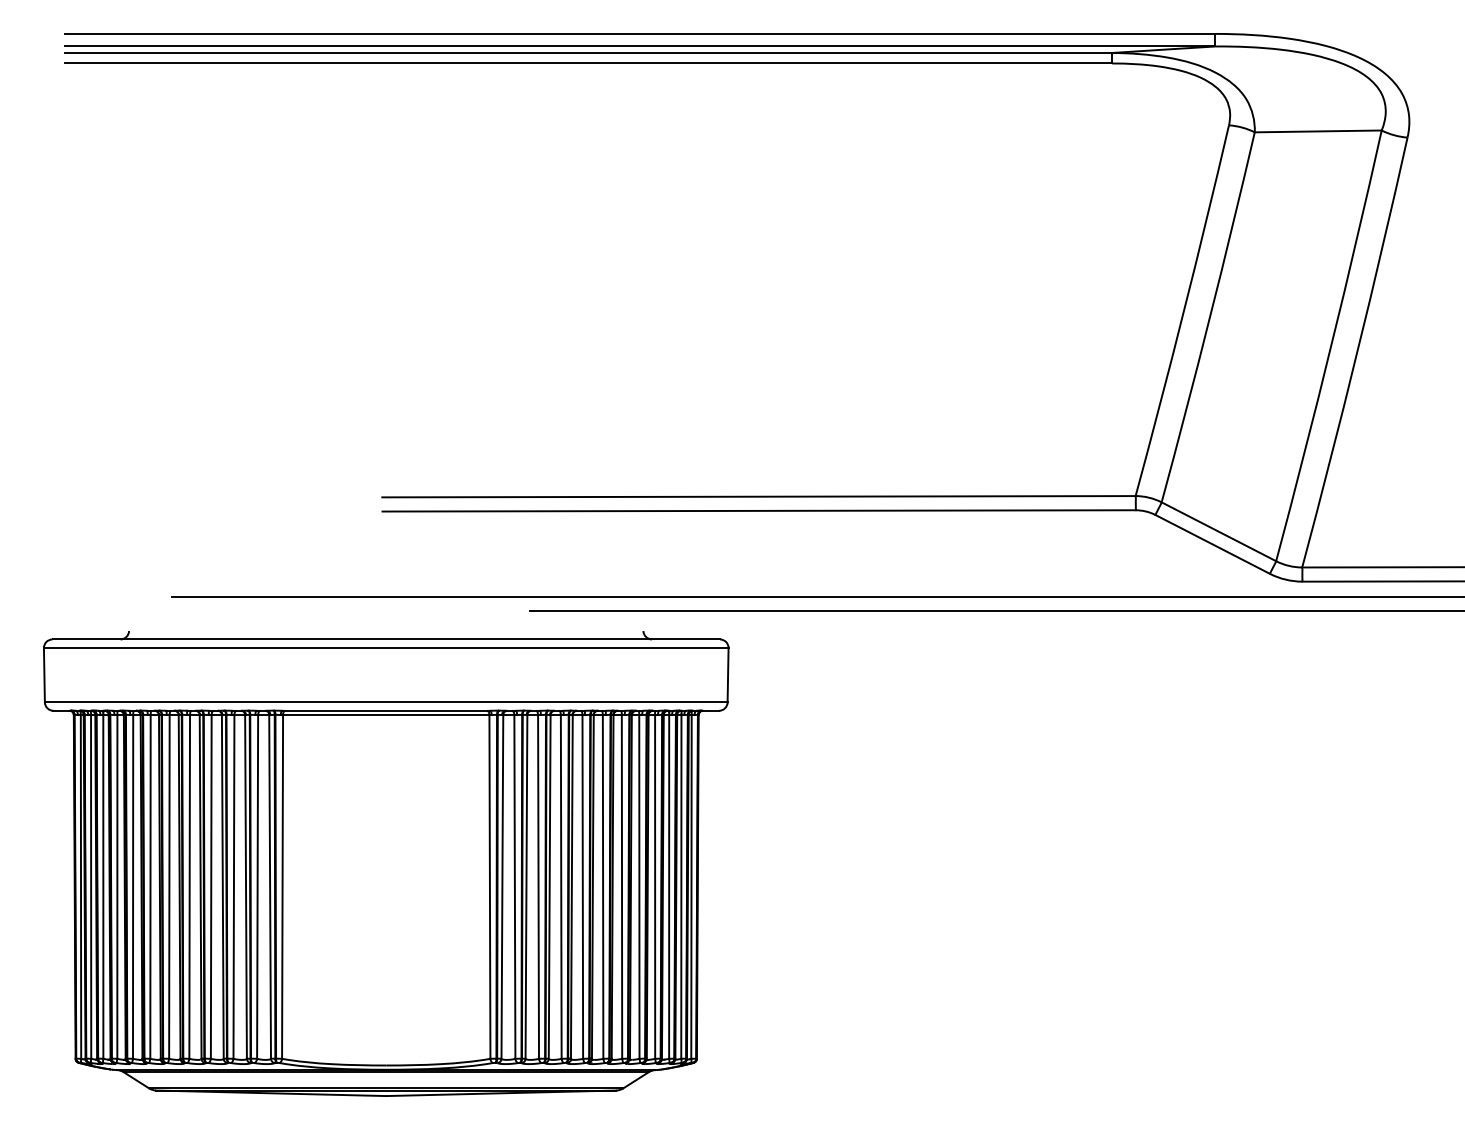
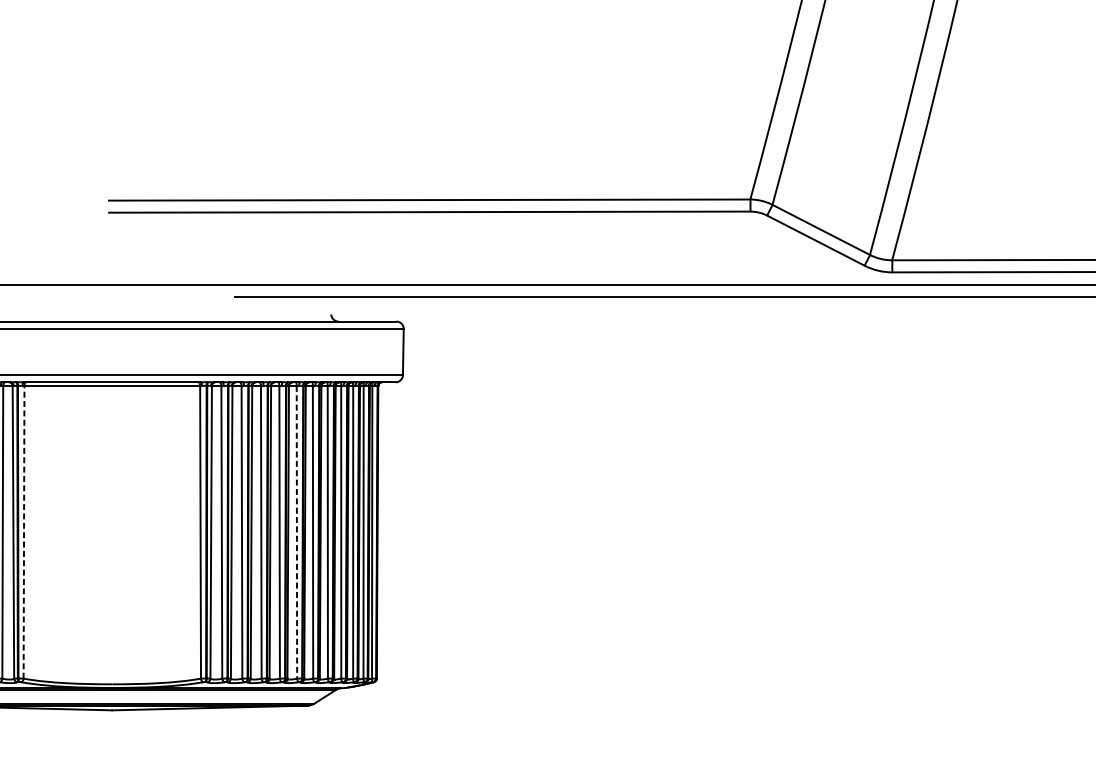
line: (282, 886) -> (23, 531), solid -> dashed
line: (603, 886) -> (297, 531), solid -> dashed

